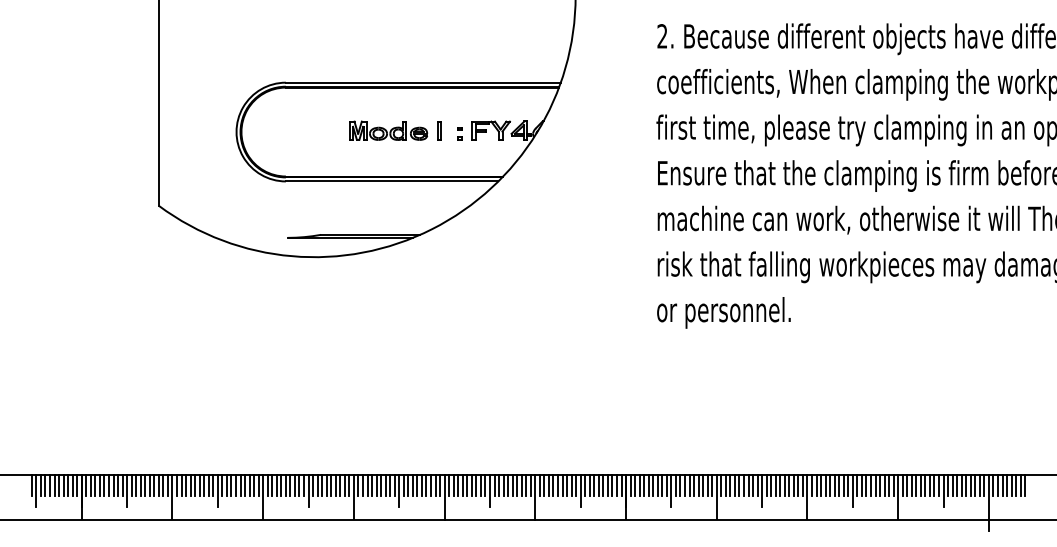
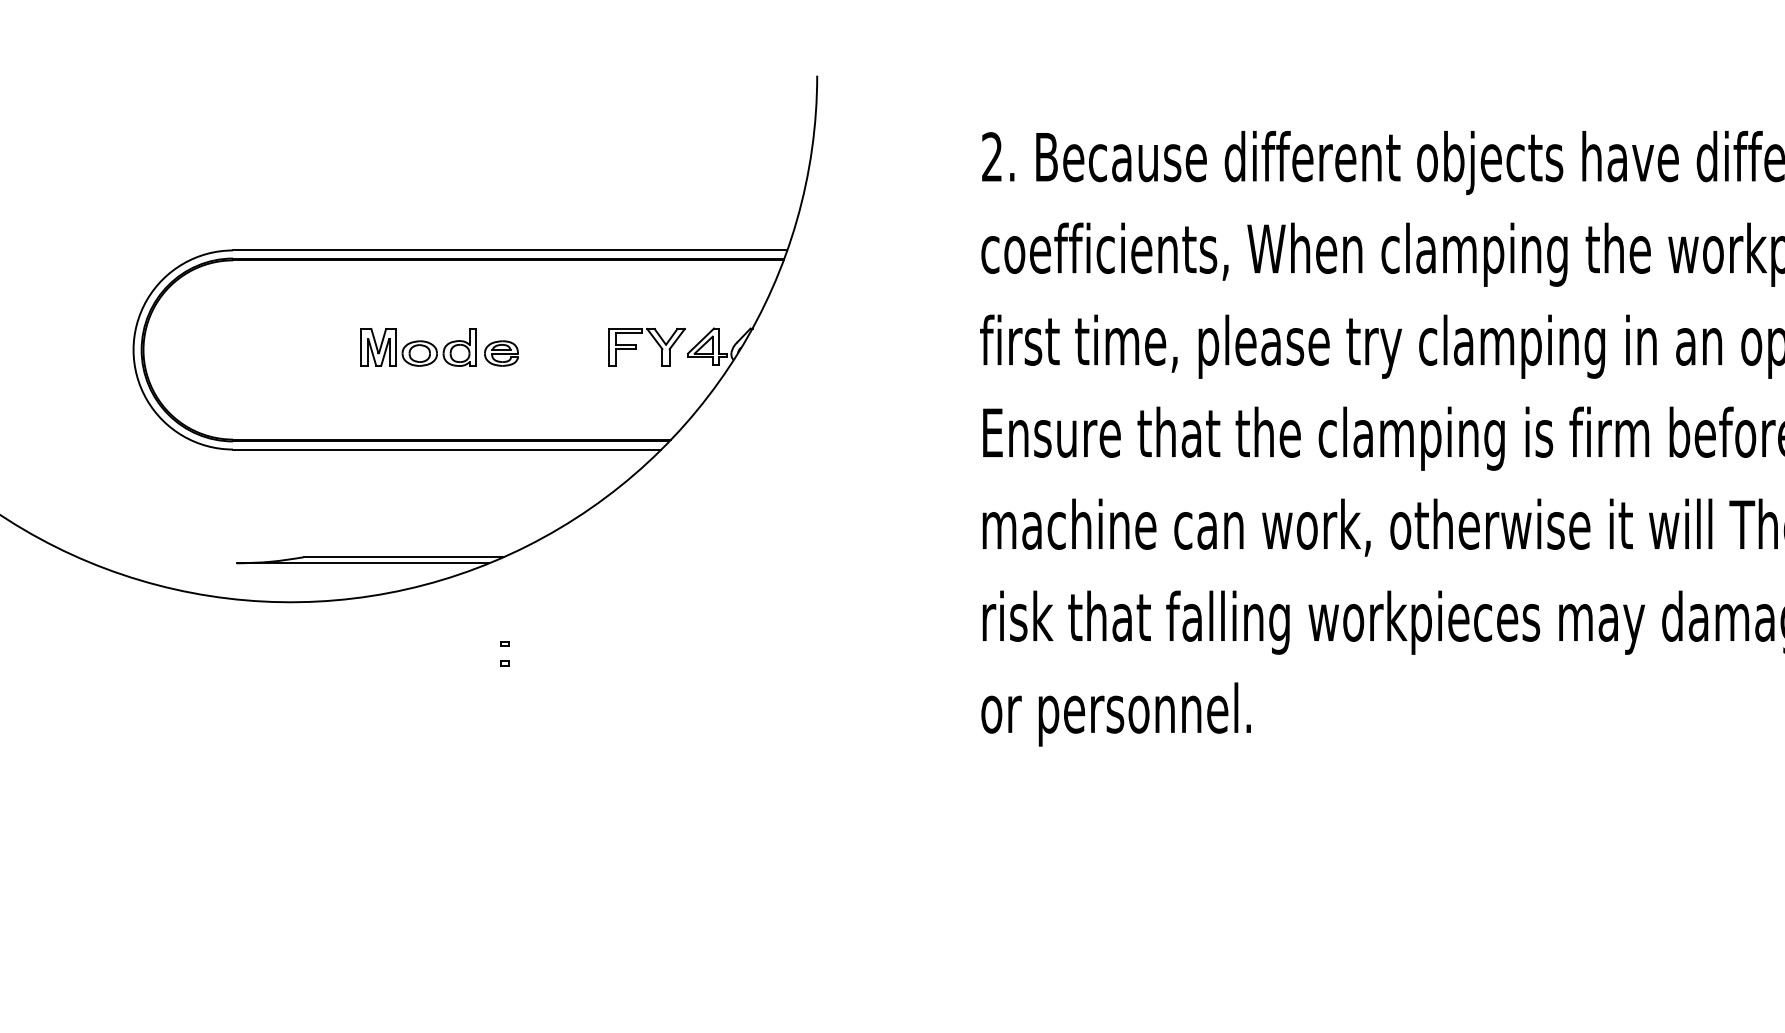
line: (438, 130) -> (540, 346), removed
part: (459, 133) -> (504, 653), moved

